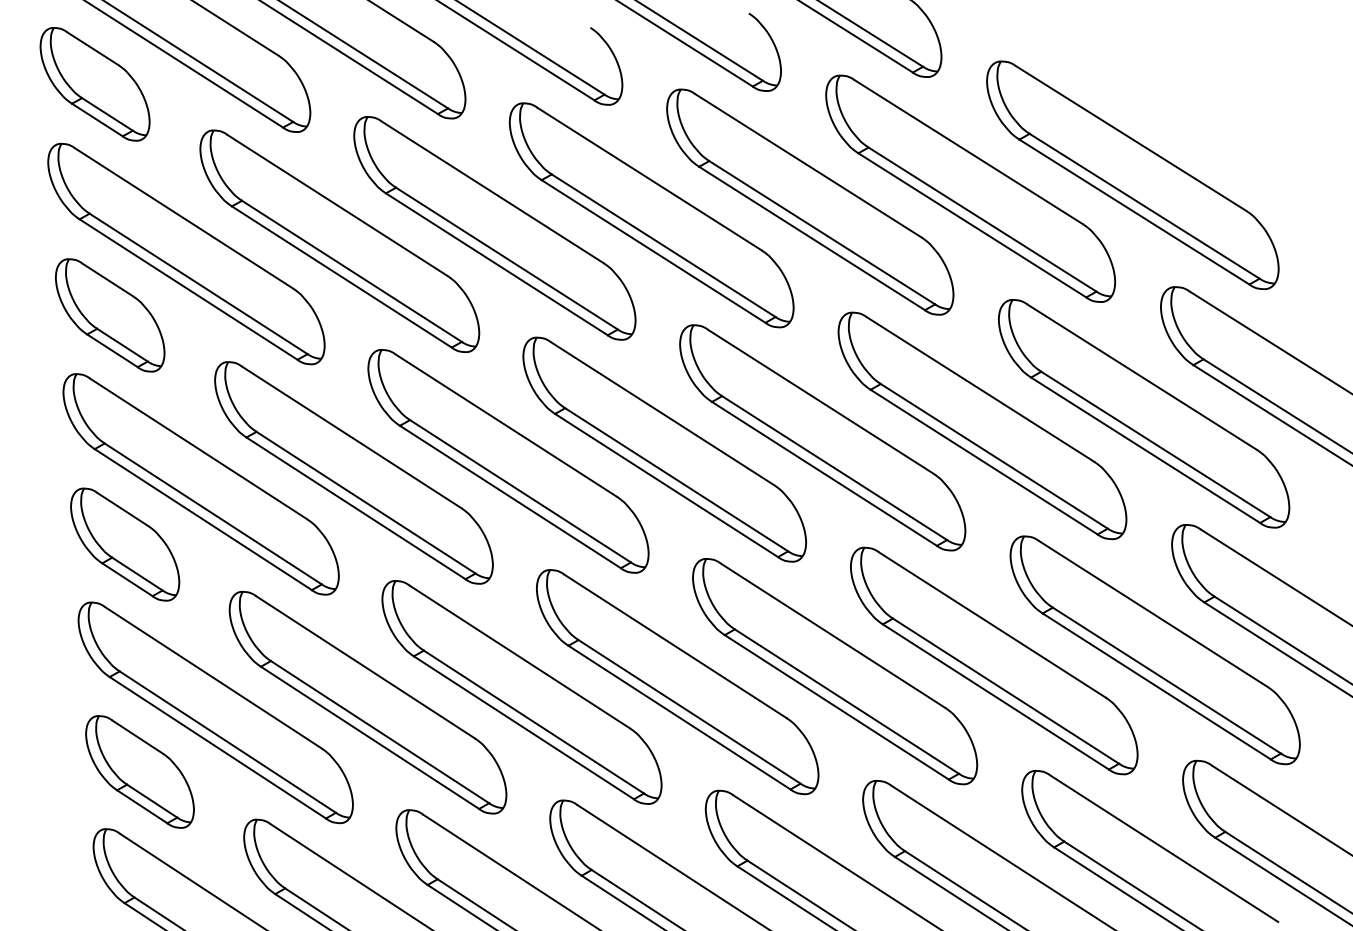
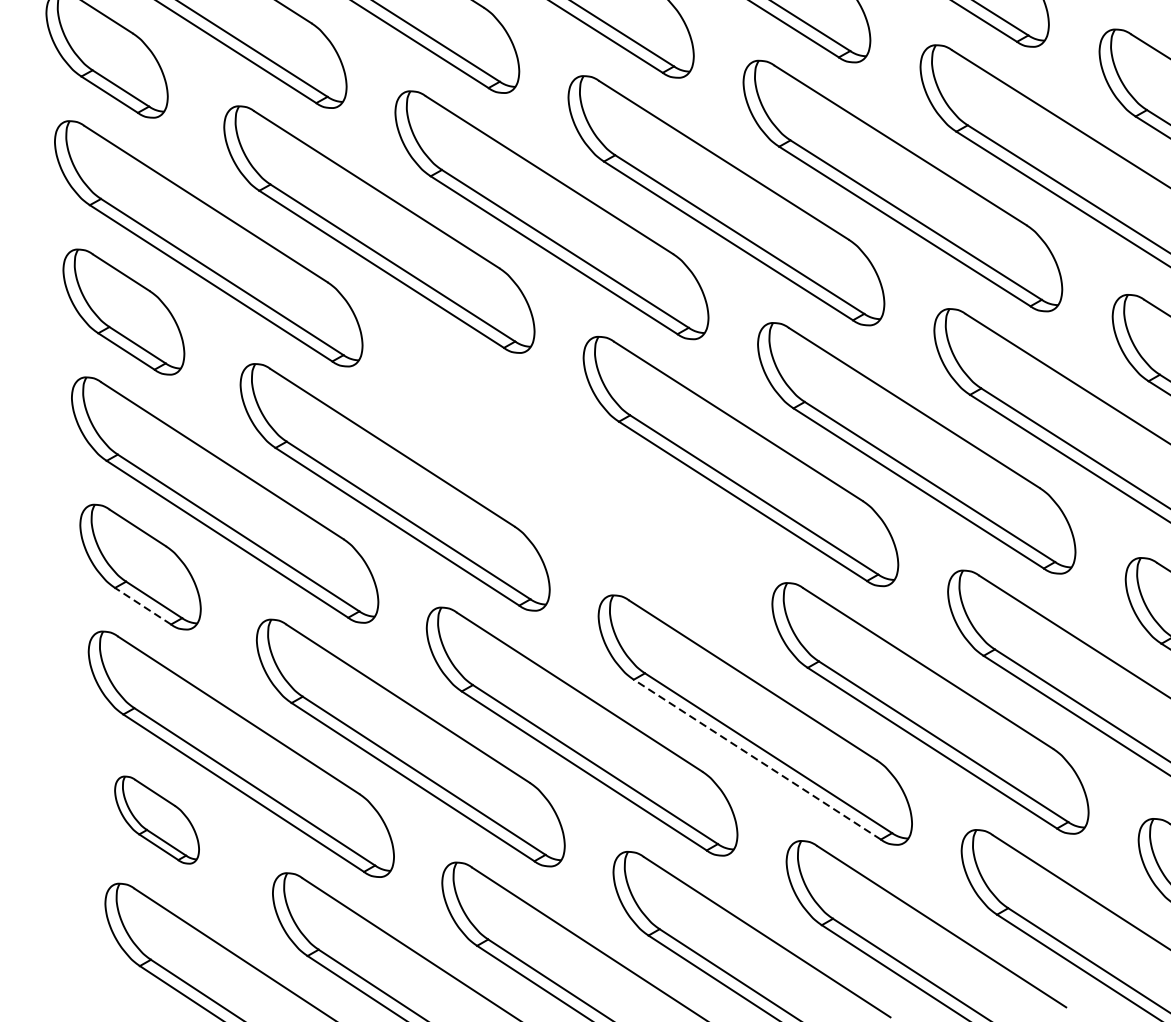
part: (508, 461) -> (567, 474), removed
line: (127, 579) -> (143, 605), solid -> dashed
line: (679, 717) -> (757, 759), solid -> dashed
part: (139, 771) -> (156, 819), size x0.7

